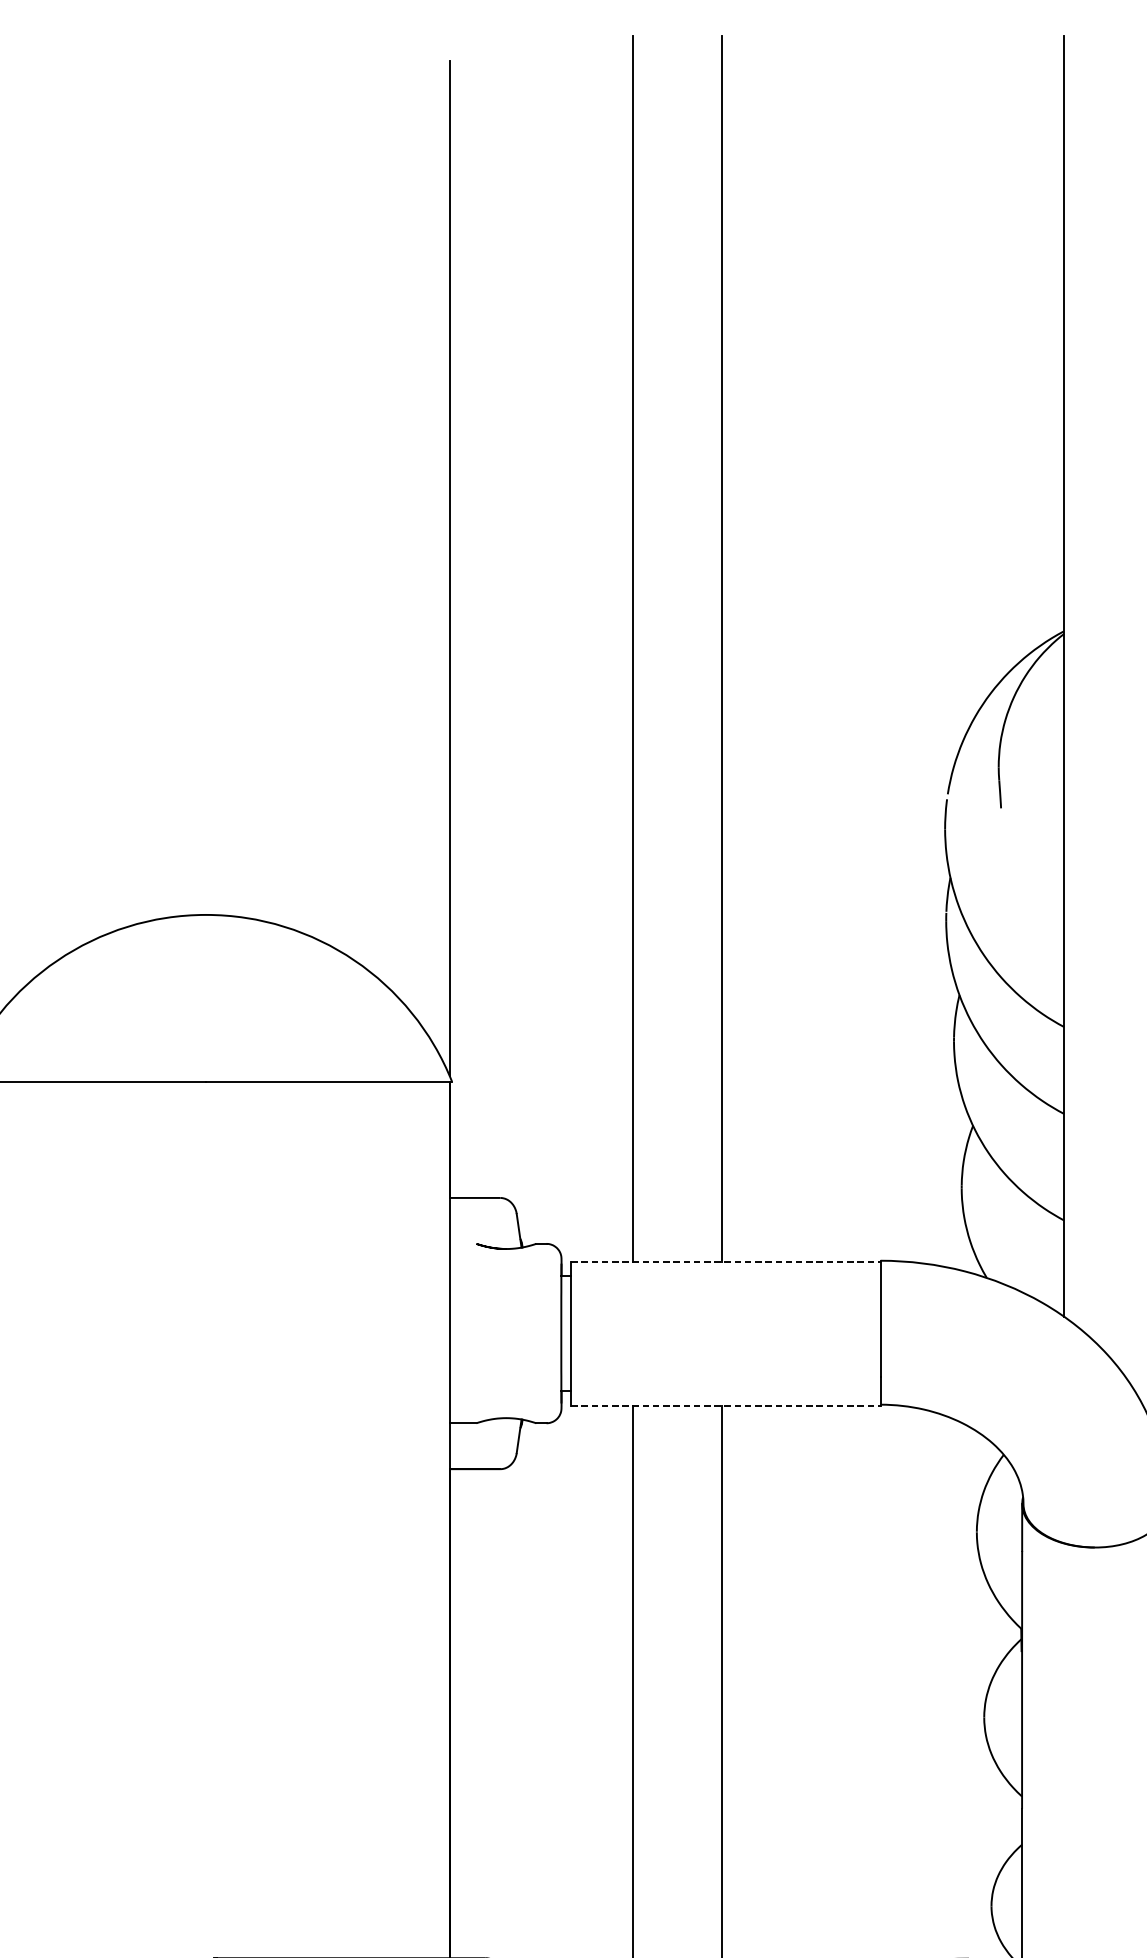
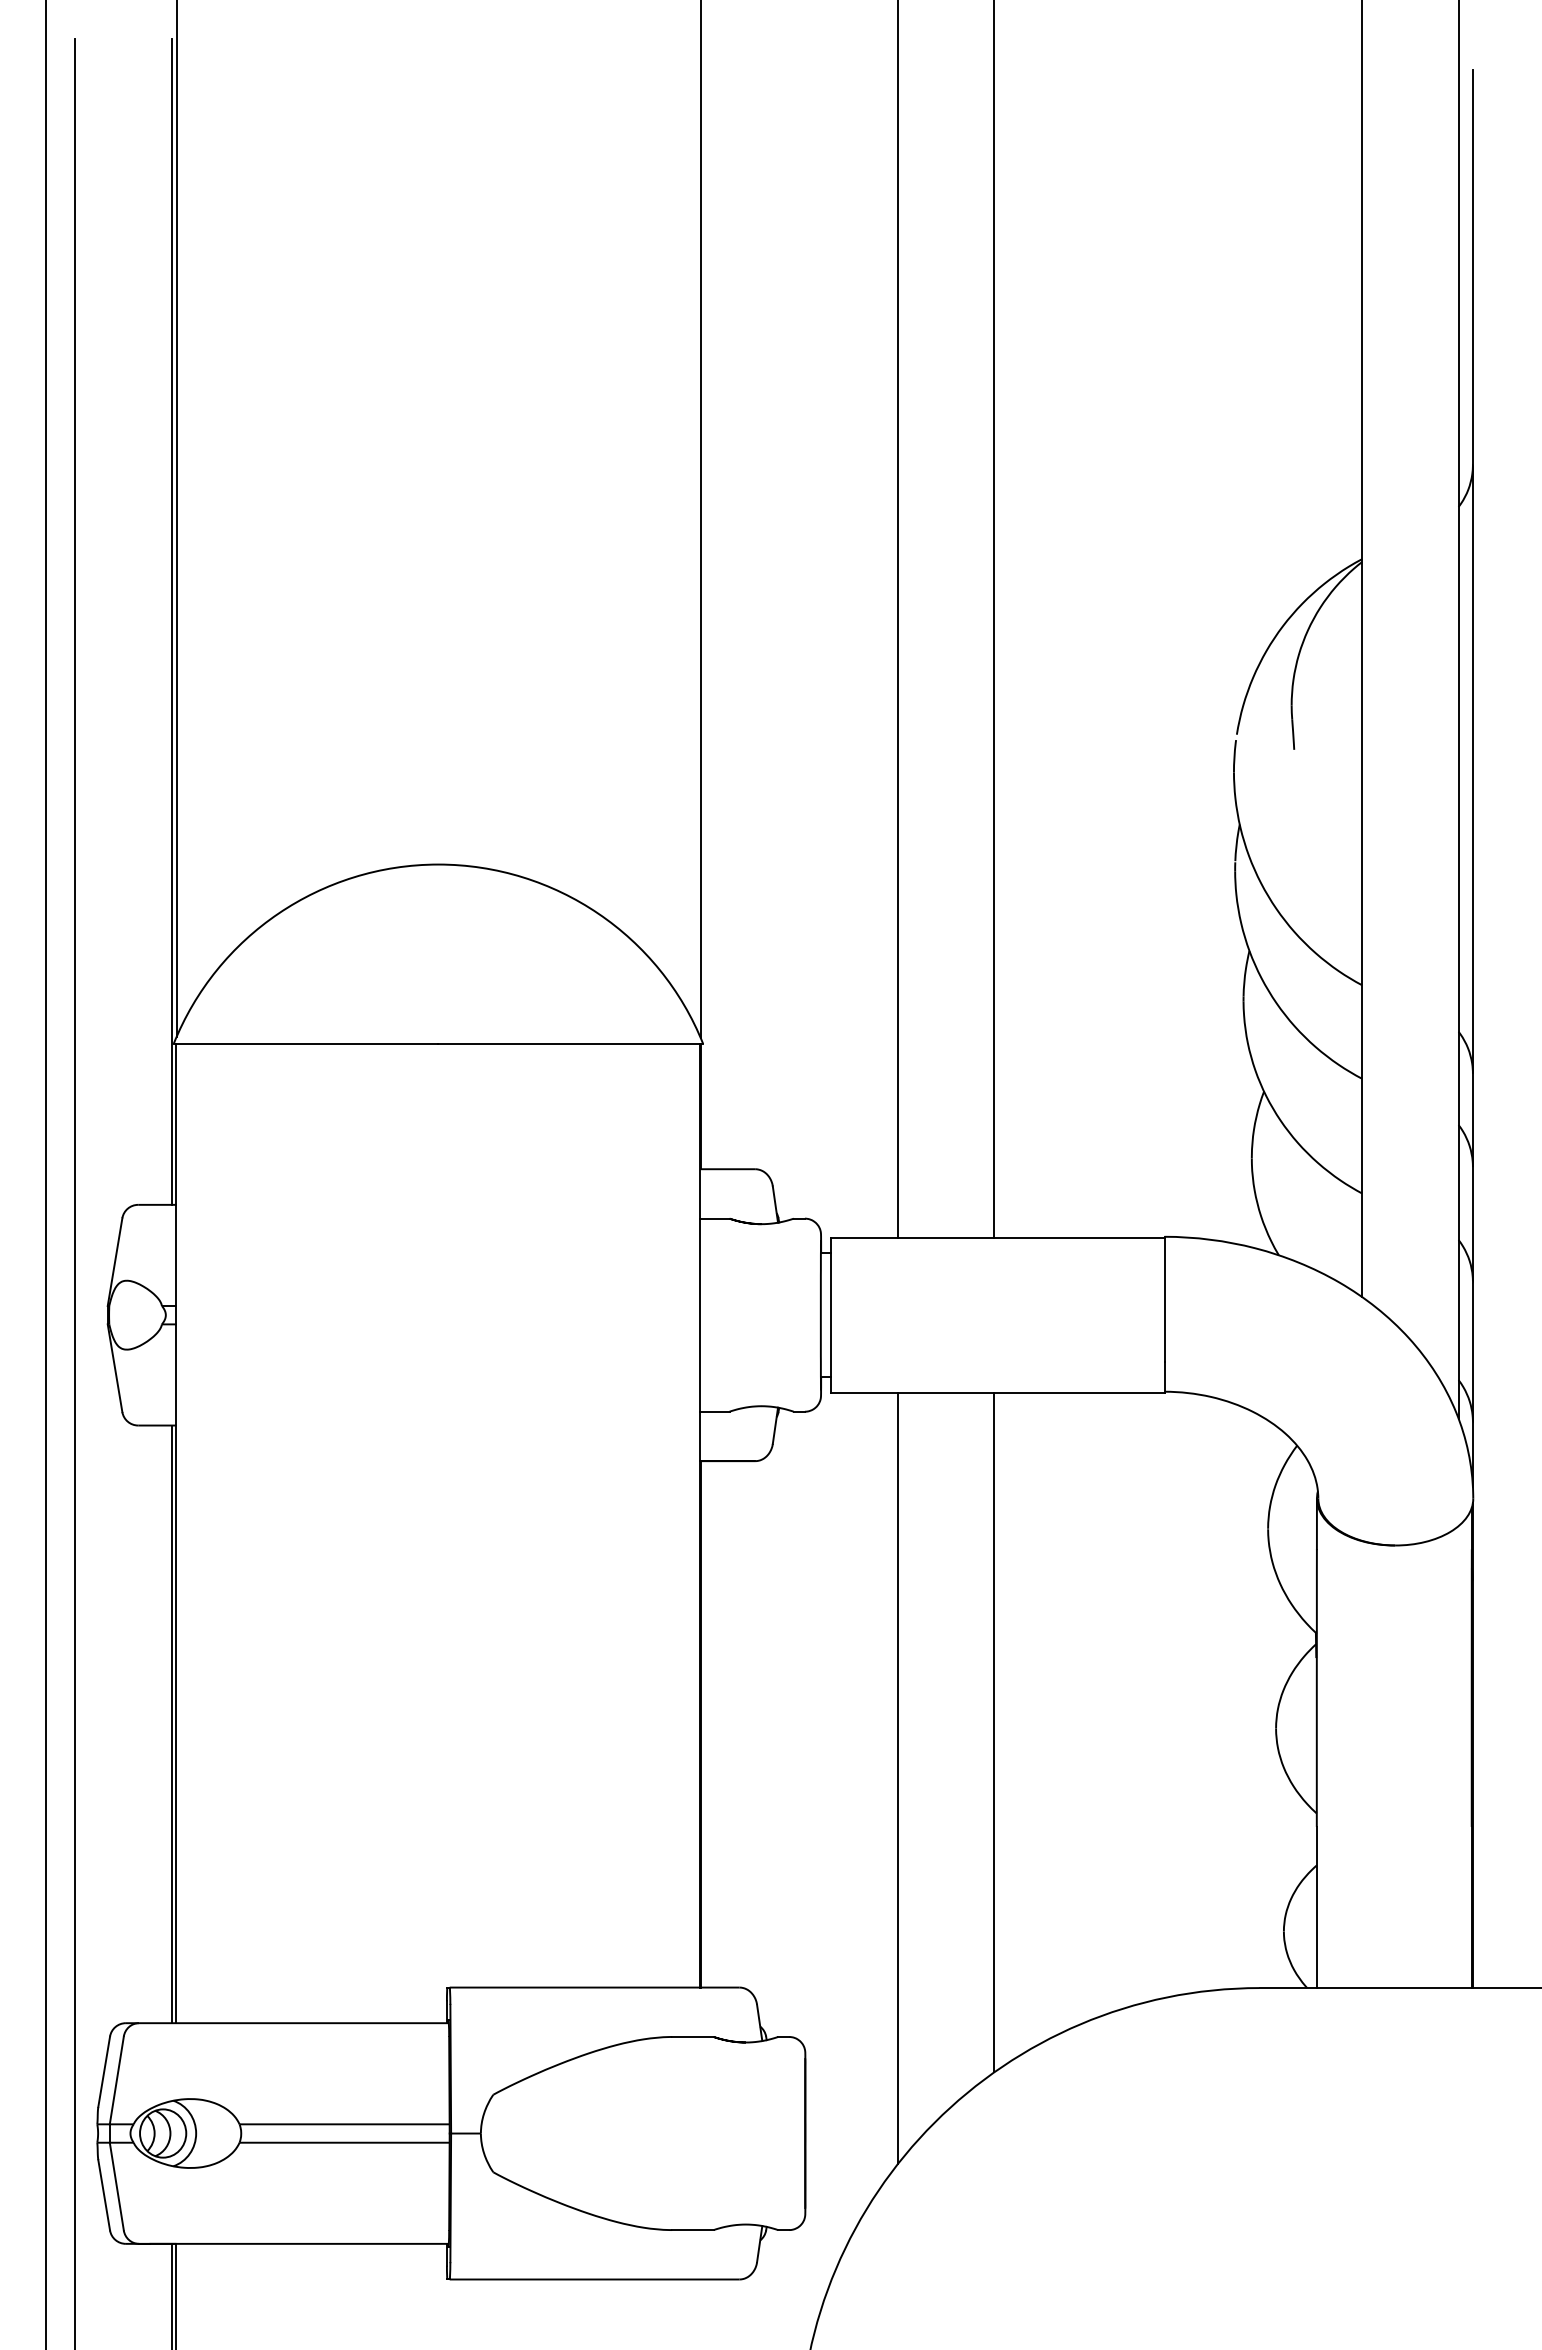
line: (462, 1243) -> (714, 1218), added
line: (725, 1261) -> (997, 1237), dashed -> solid
line: (725, 1405) -> (997, 1392), dashed -> solid

